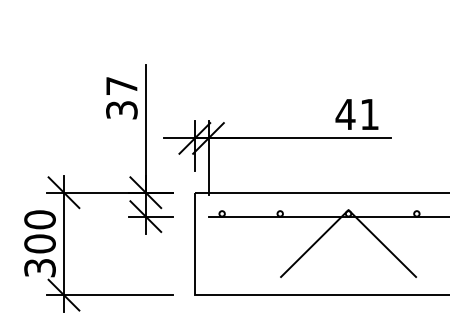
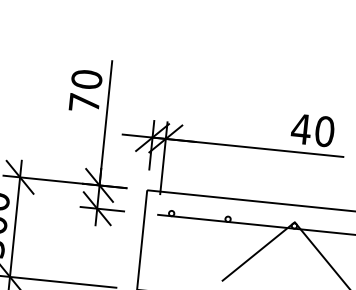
text: (121, 97) -> (85, 90), 37 -> 70
text: (369, 114) -> (324, 131), 41 -> 40

